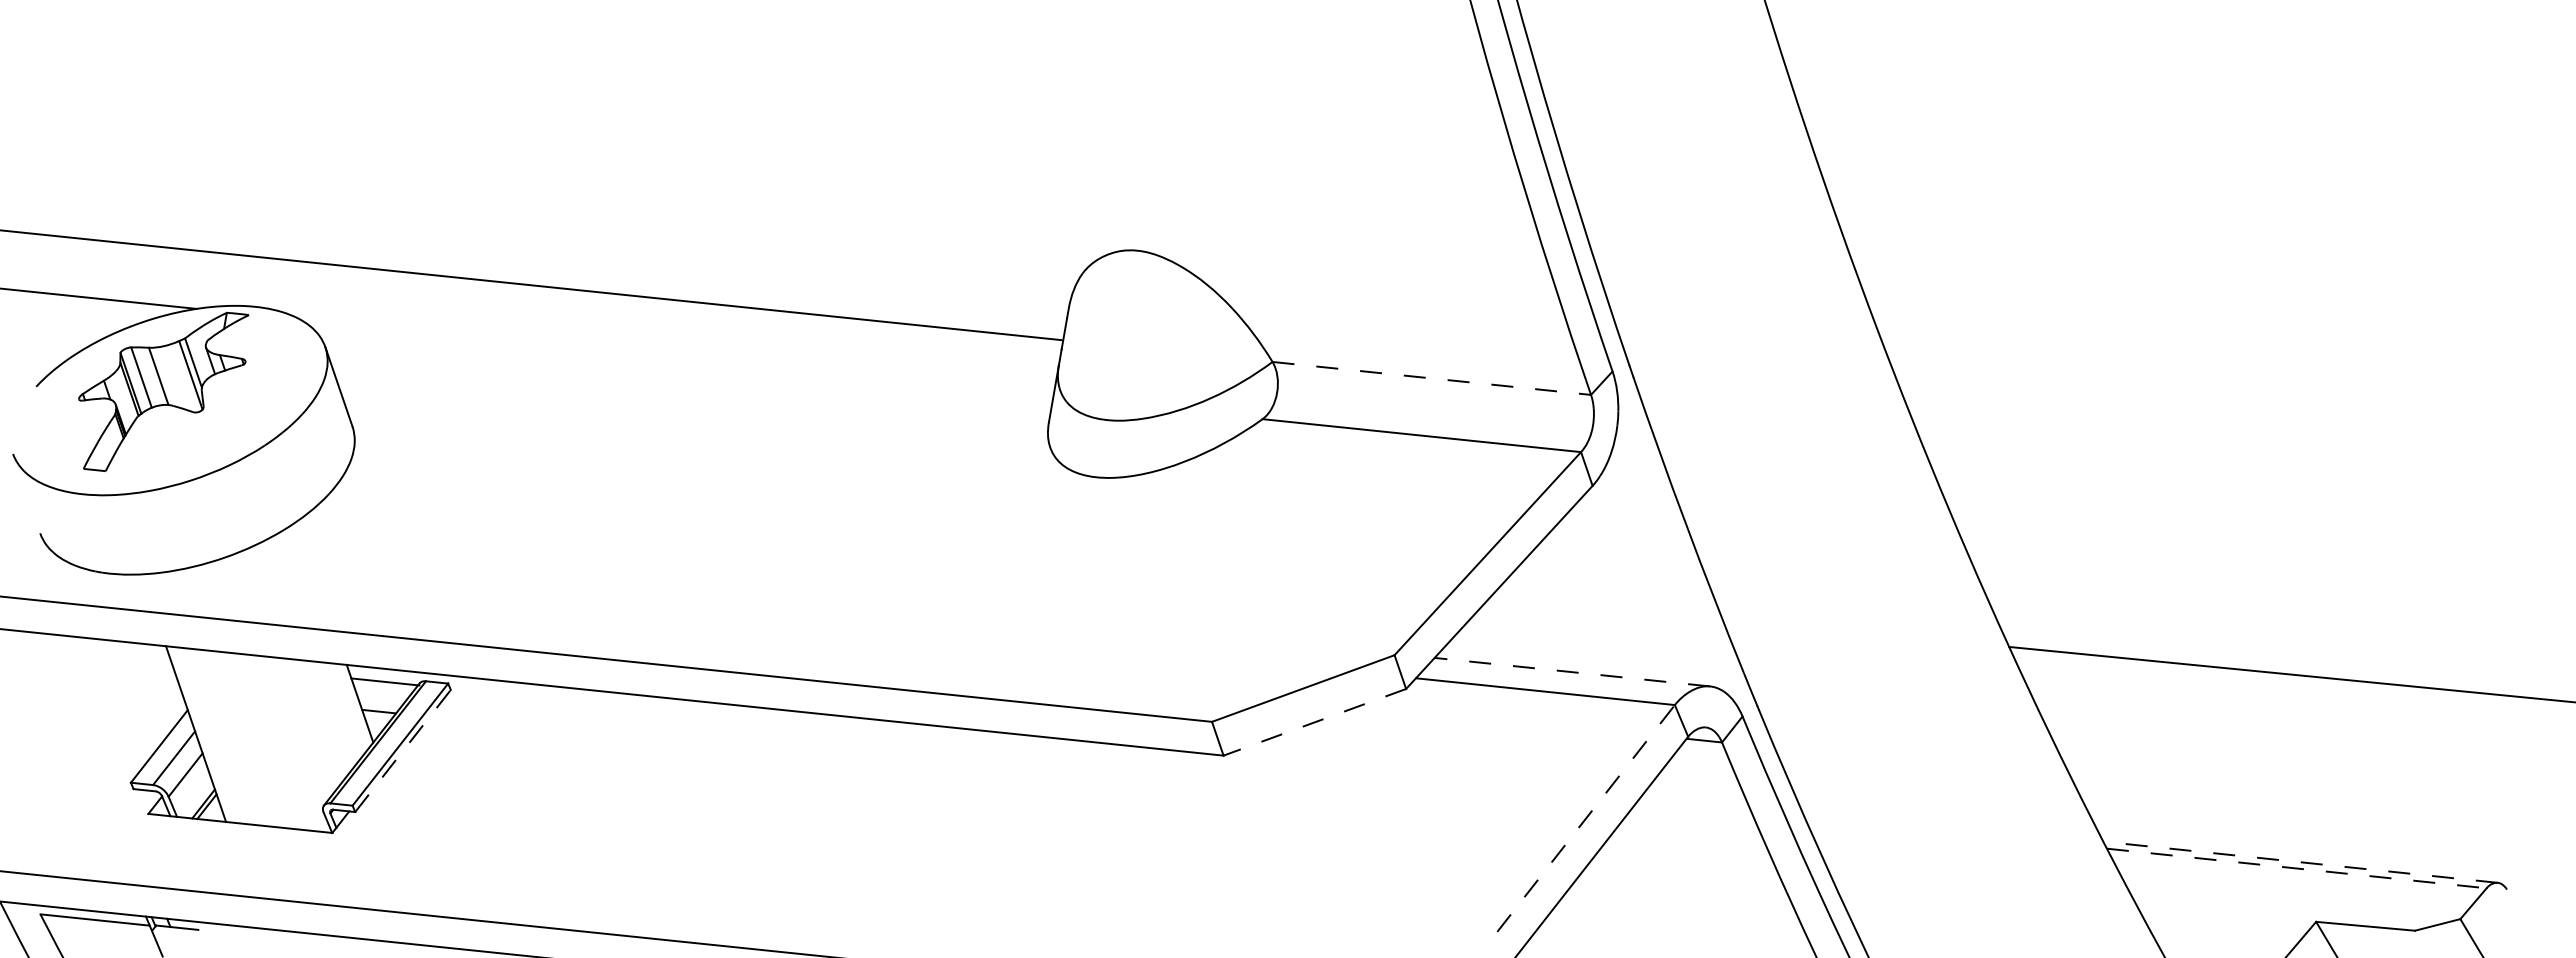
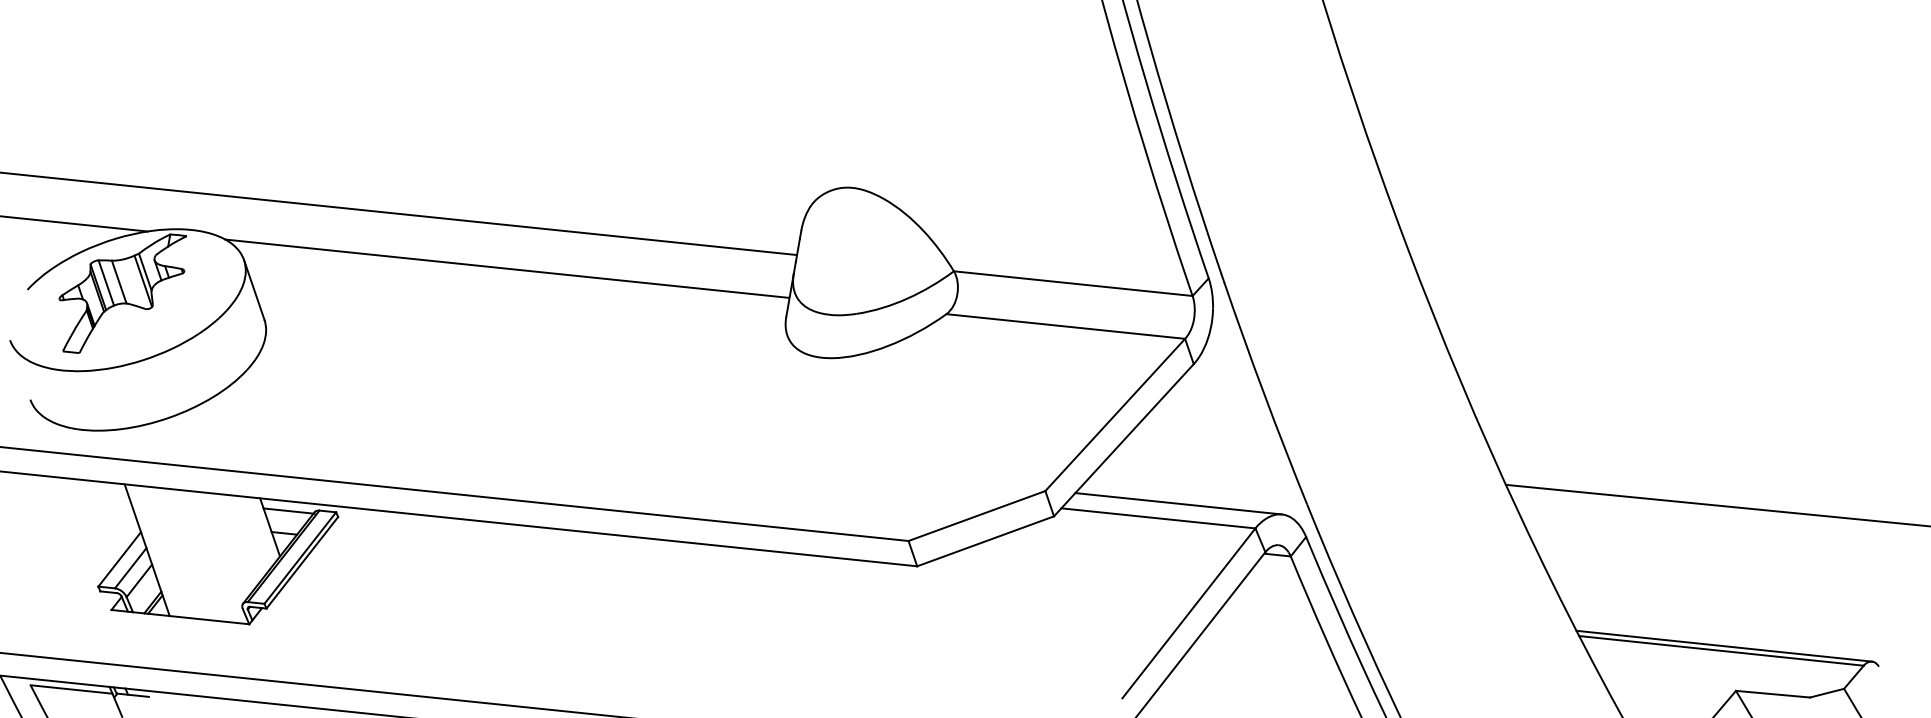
line: (675, 358) -> (506, 268), added
line: (1432, 378) -> (1073, 283), dashed -> solid
line: (1571, 672) -> (1177, 504), dashed -> solid
line: (1314, 722) -> (985, 541), dashed -> solid
line: (403, 750) -> (302, 562), dashed -> solid
line: (1586, 818) -> (1189, 613), dashed -> solid
line: (2300, 862) -> (1724, 646), dashed -> solid
line: (2296, 868) -> (1721, 650), dashed -> solid

